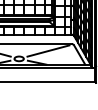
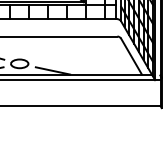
line: (48, 50) -> (73, 48), removed

